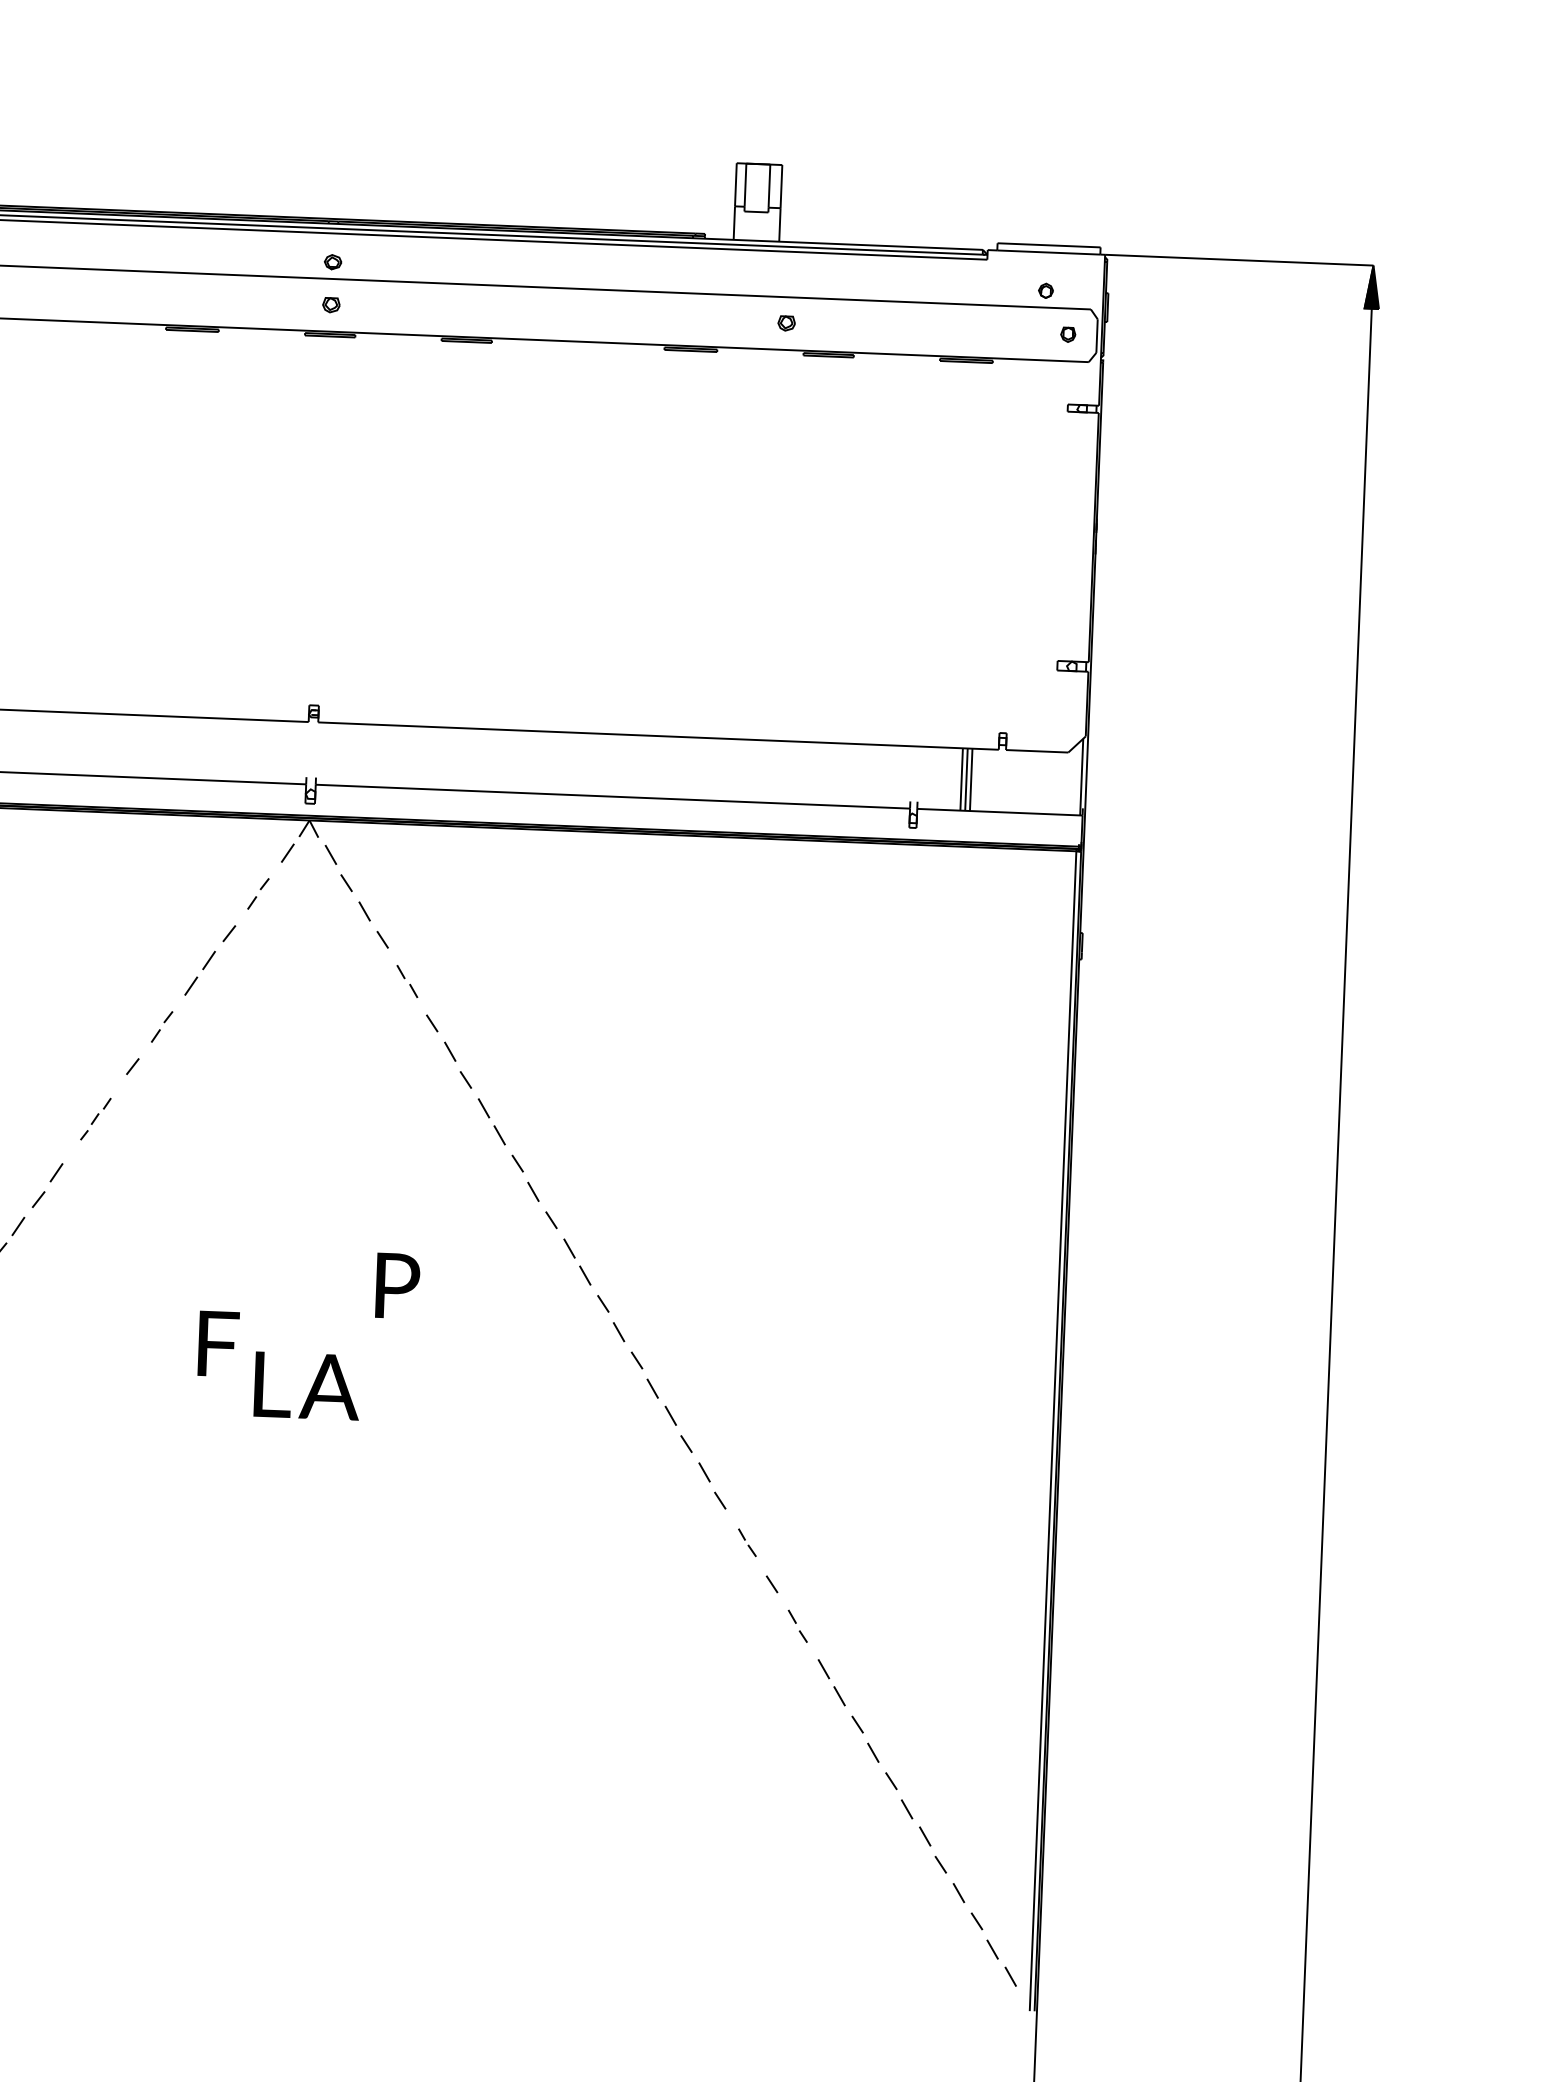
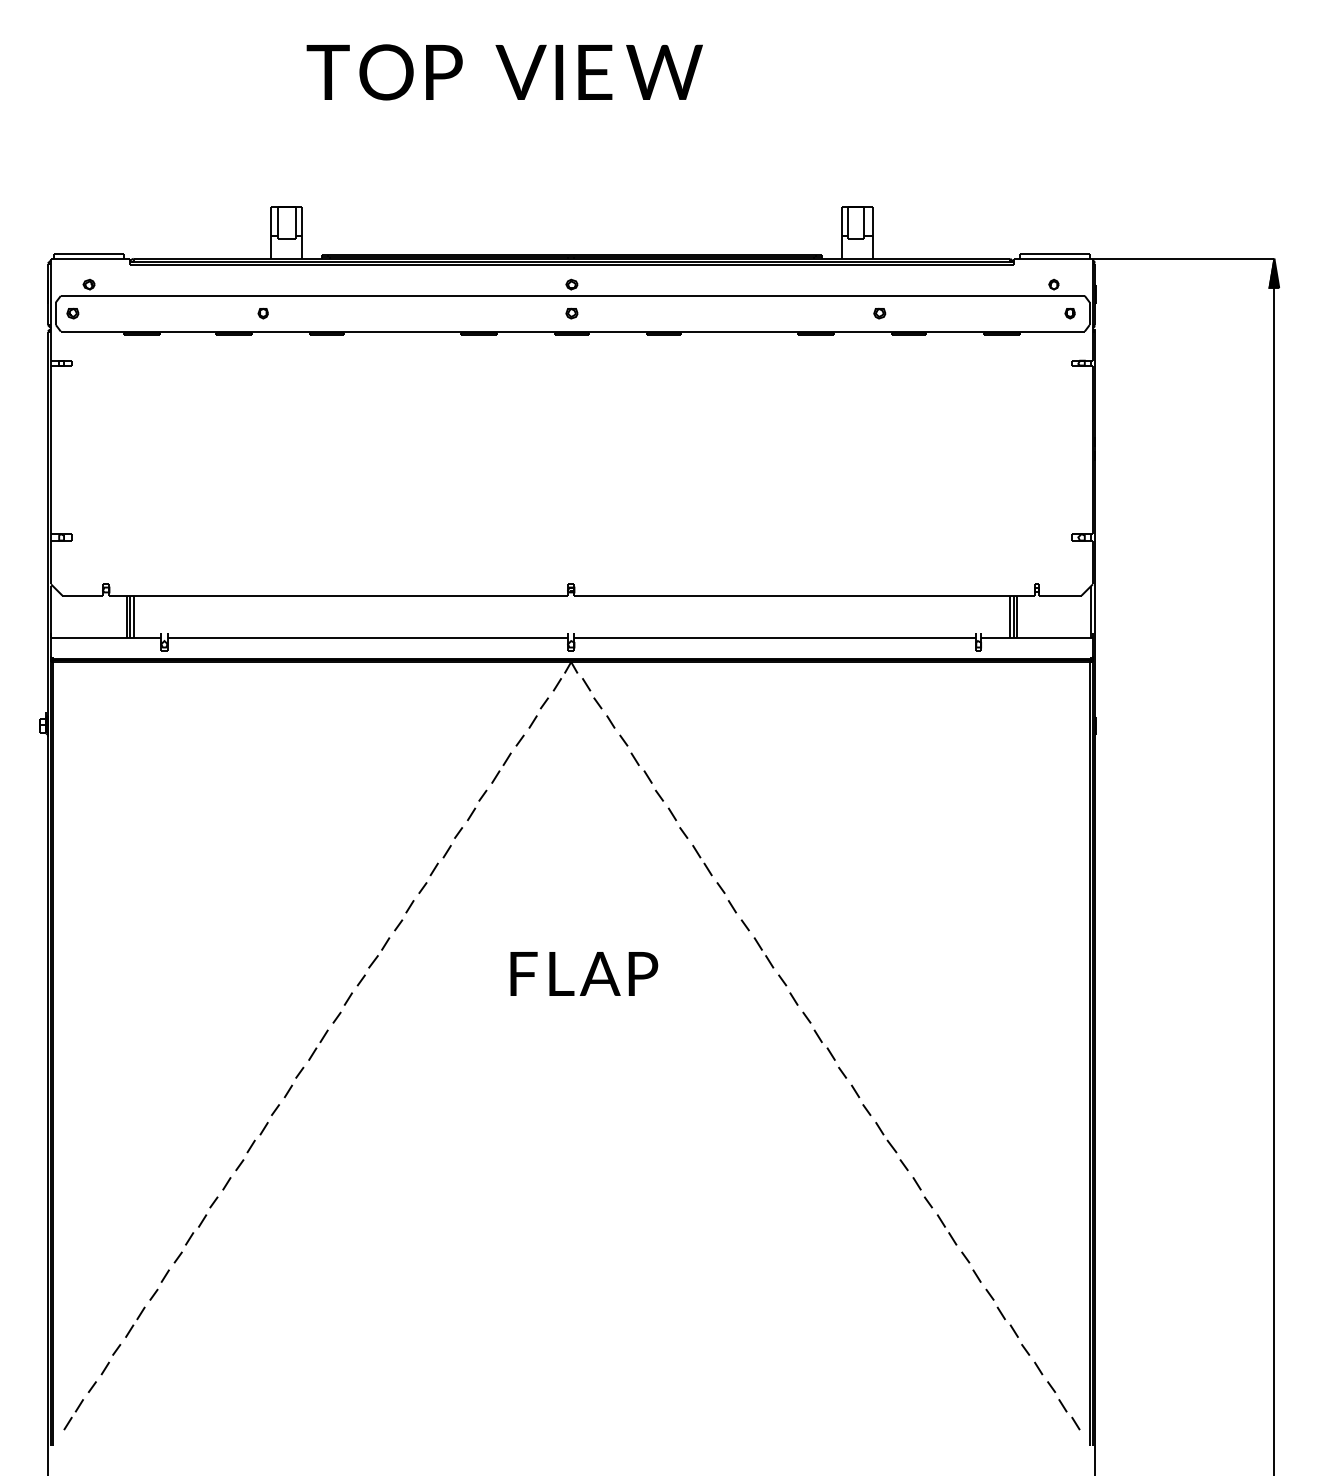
part: (258, 893) -> (538, 712), size x1.43
part: (407, 980) -> (641, 767), size x1.43
part: (162, 1027) -> (477, 805), size x1.43
part: (95, 1119) -> (434, 869), size x1.67
text: (217, 1343) -> (523, 973), moved
text: (306, 1385) -> (584, 973), moved
part: (747, 1542) -> (886, 1137), size x1.67
part: (797, 1625) -> (922, 1192), size x1.43

